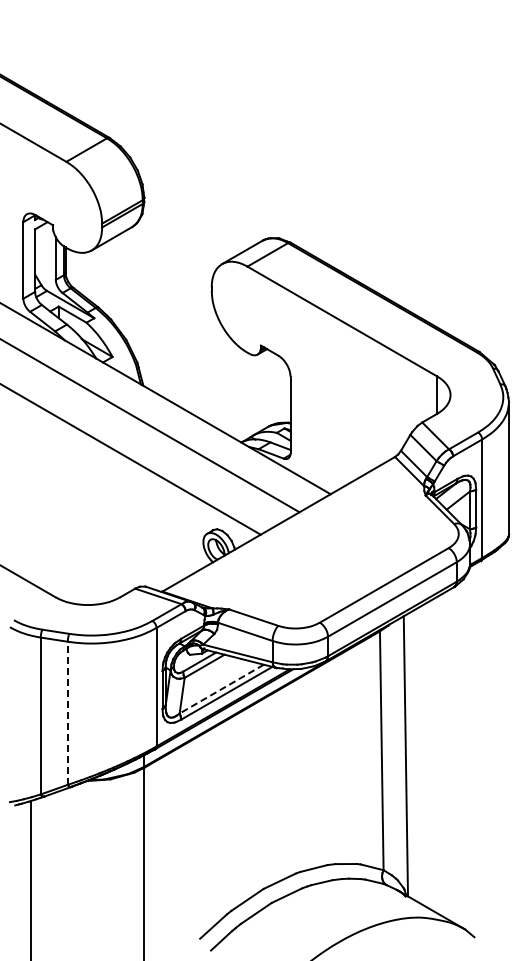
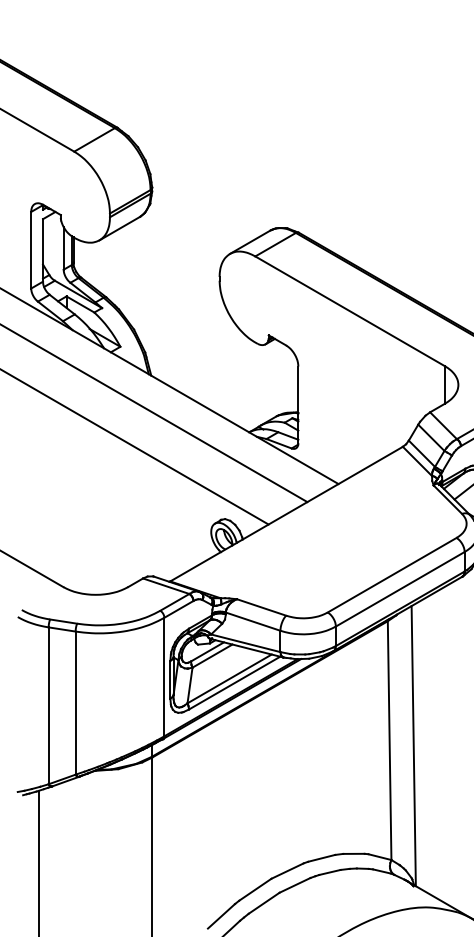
line: (221, 689) -> (229, 679), dashed -> solid
line: (67, 713) -> (75, 703), dashed -> solid

